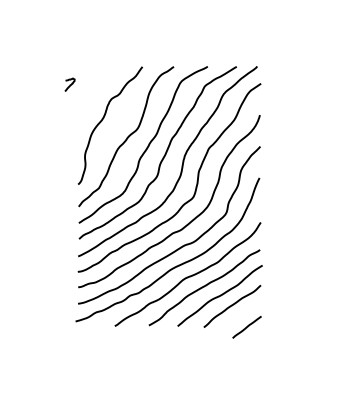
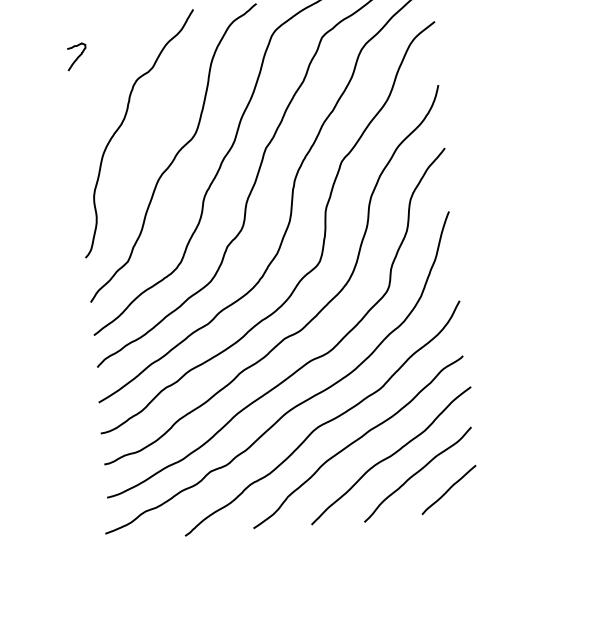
curve: (69, 84) -> (75, 55), moved
line: (246, 327) -> (447, 490), moved

